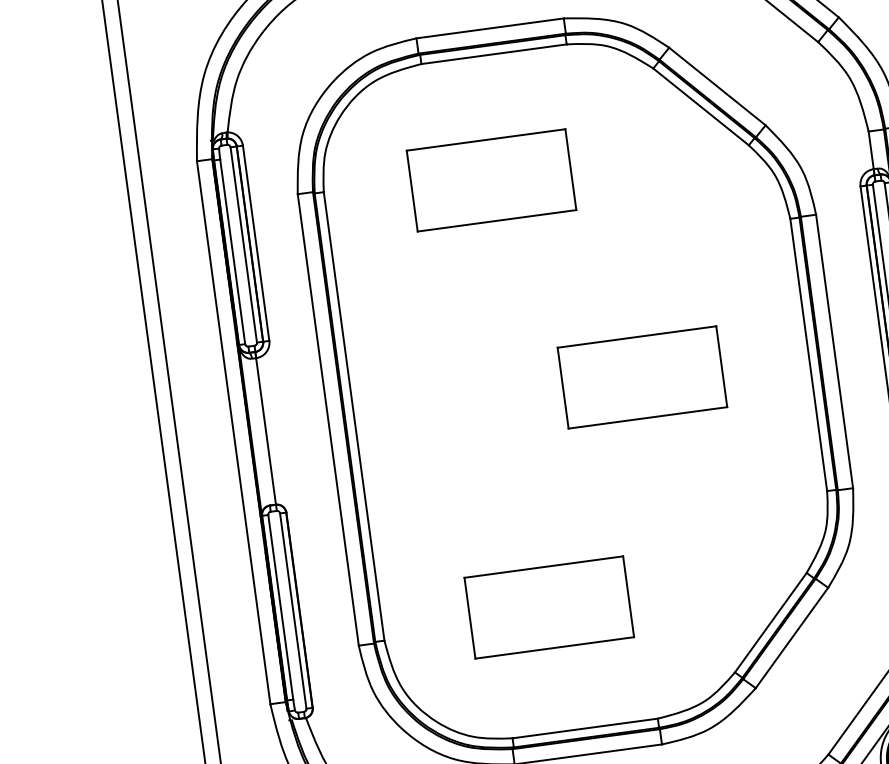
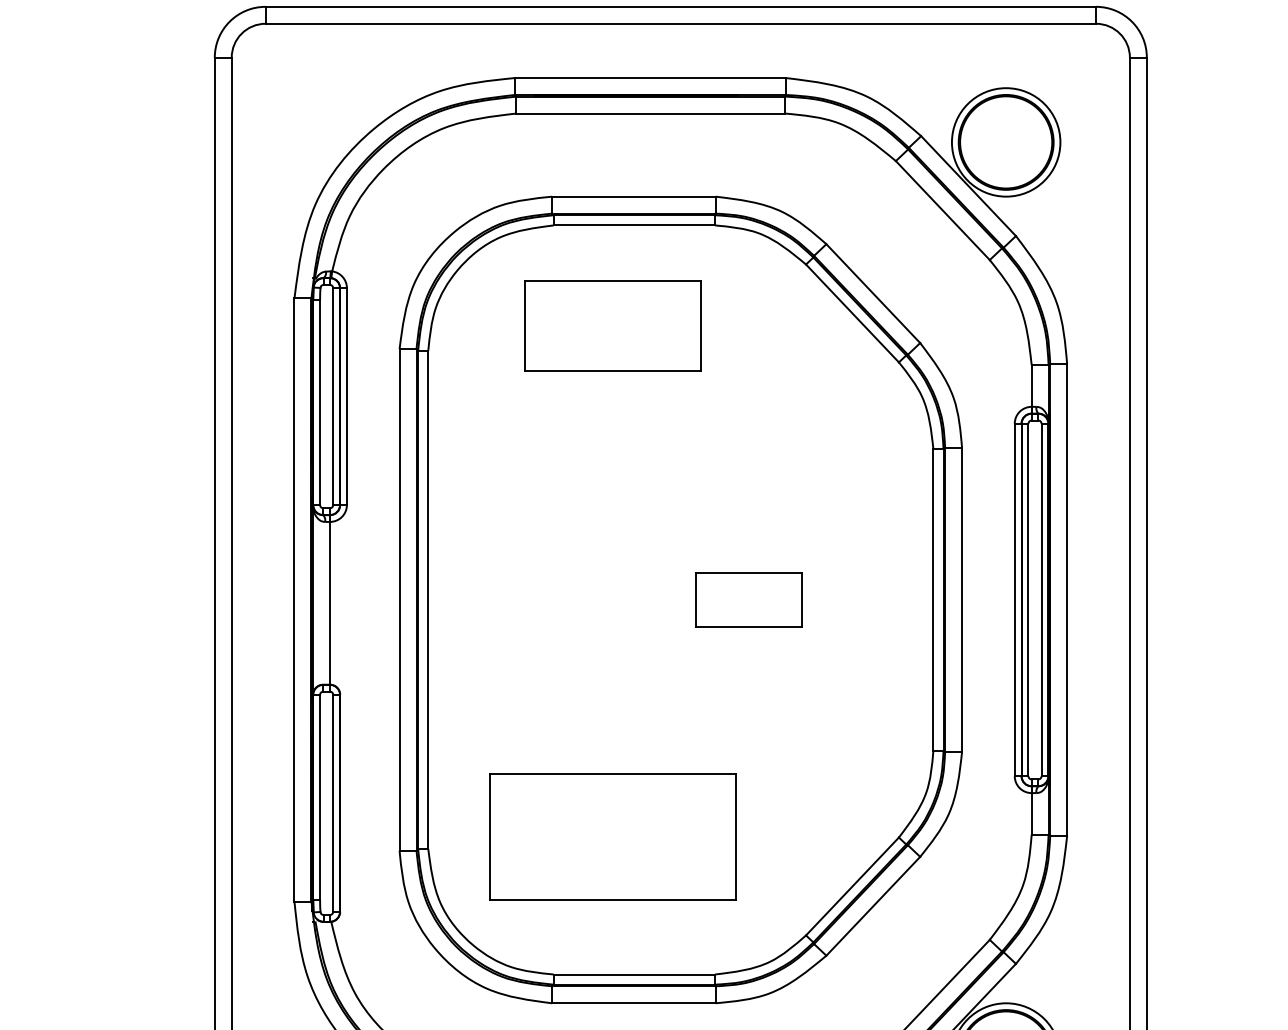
part: (491, 180) -> (612, 325), moved
part: (642, 377) -> (748, 599), size x0.6
part: (548, 606) -> (612, 836), size x1.4

